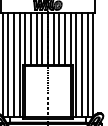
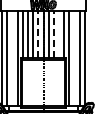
line: (42, 38) -> (38, 34), solid -> dashed
line: (58, 38) -> (53, 34), solid -> dashed
line: (64, 38) -> (58, 34), removed
line: (13, 64) -> (12, 58), removed
line: (82, 64) -> (74, 58), removed

